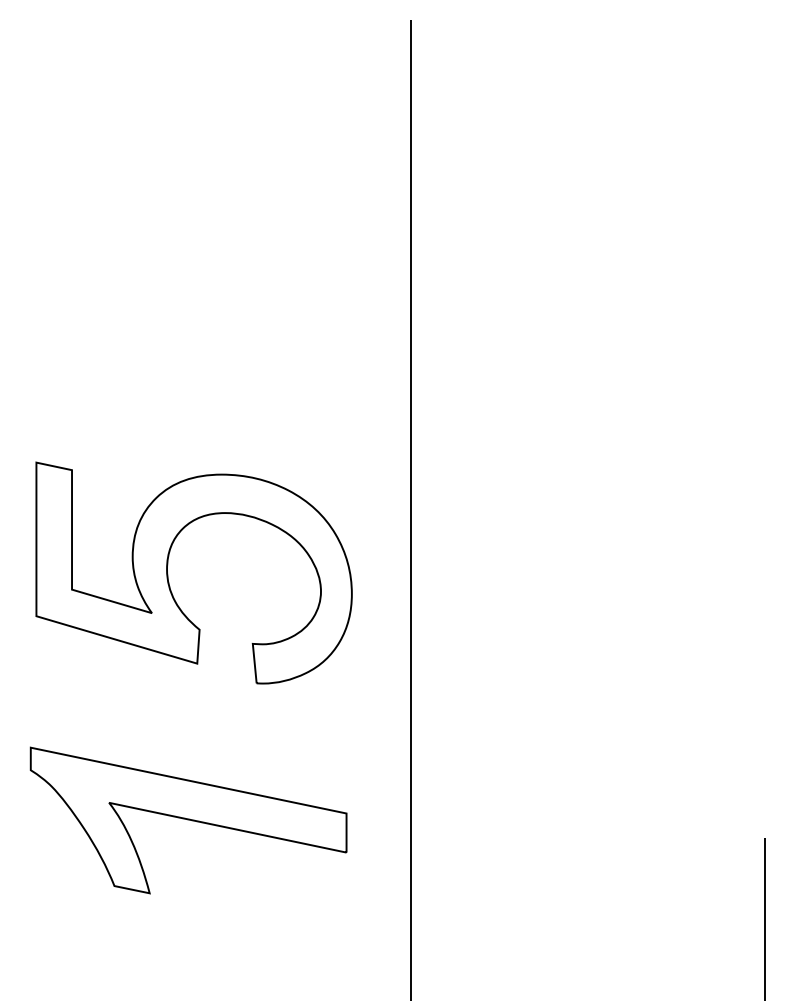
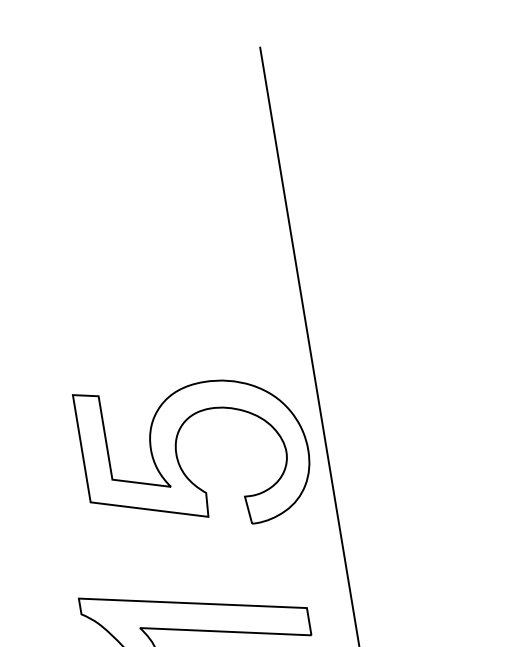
part: (168, 574) -> (178, 457), moved

